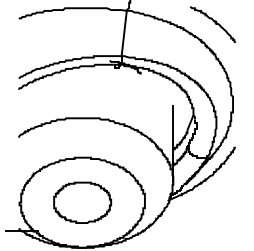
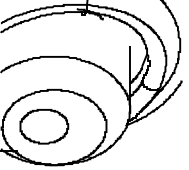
part: (82, 202) -> (44, 126), moved

